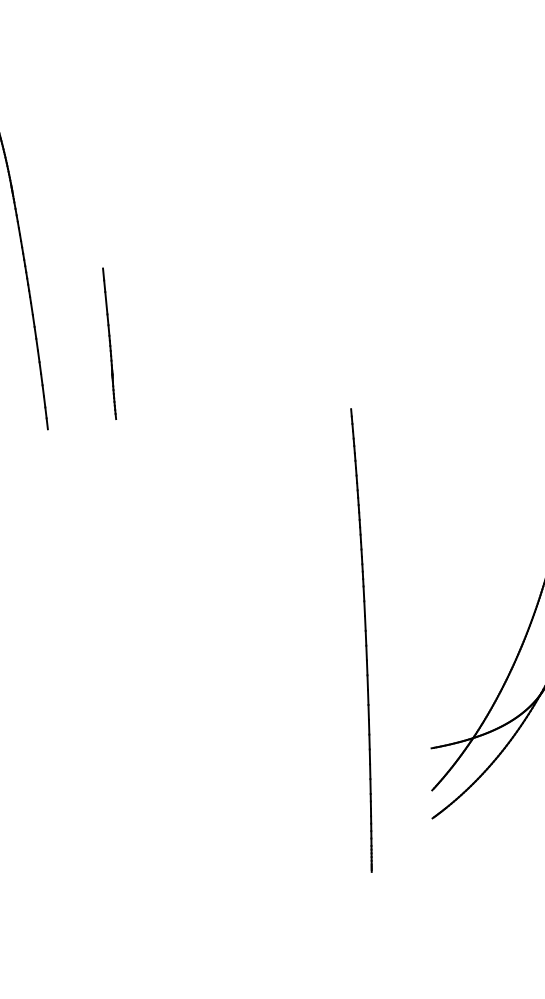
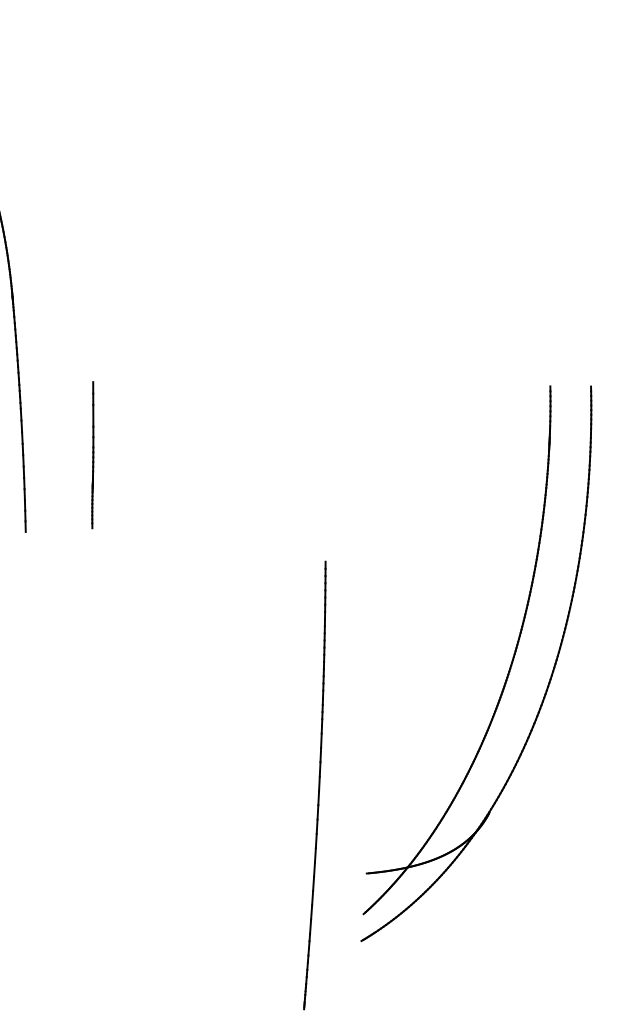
part: (361, 640) -> (314, 785), moved

